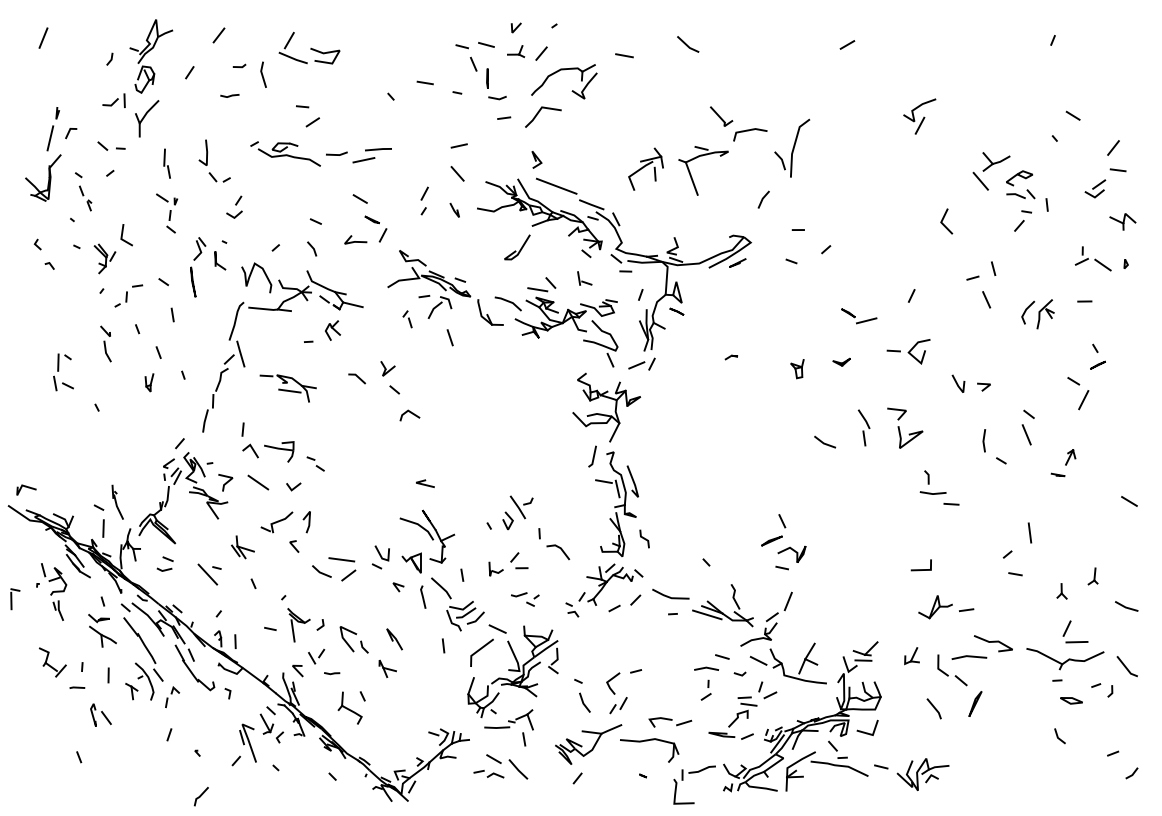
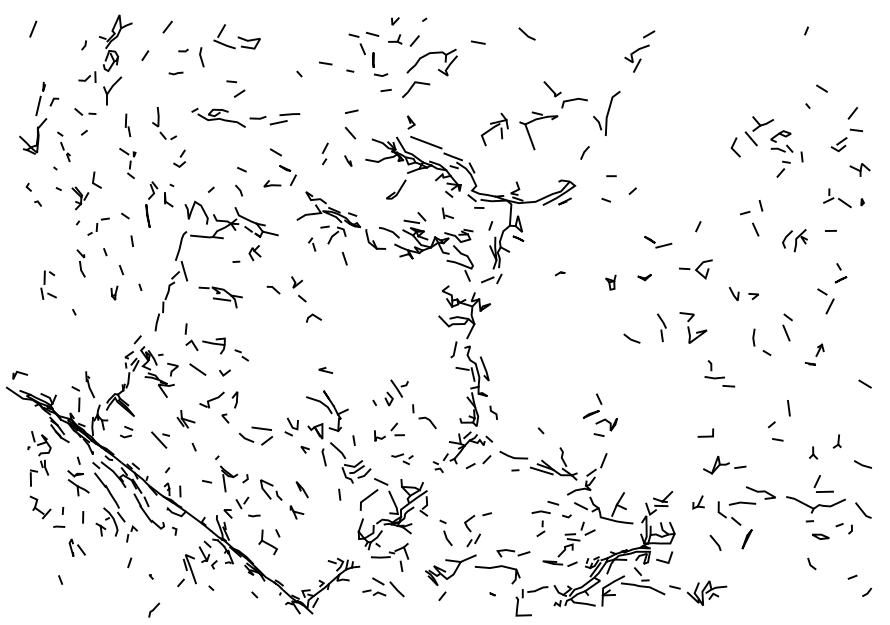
part: (919, 116) -> (636, 58), moved
line: (943, 220) -> (733, 146), moved
part: (15, 599) -> (34, 478), moved

